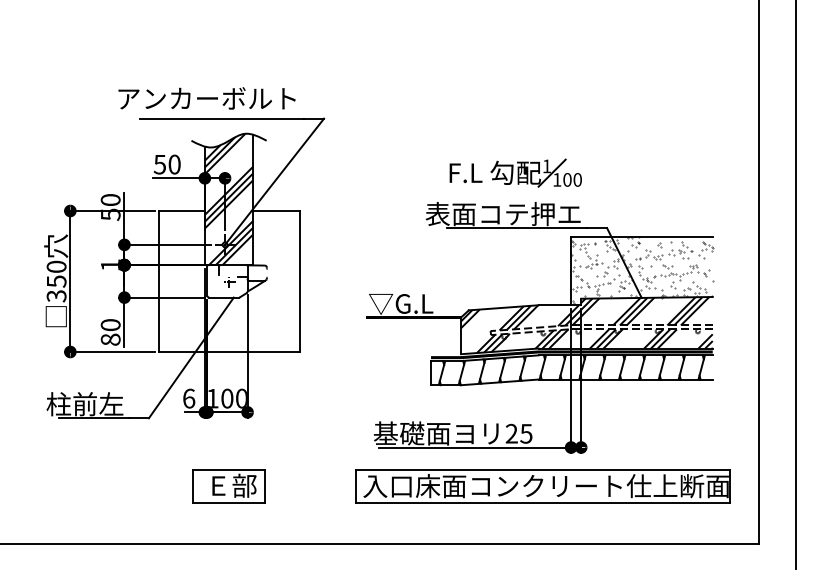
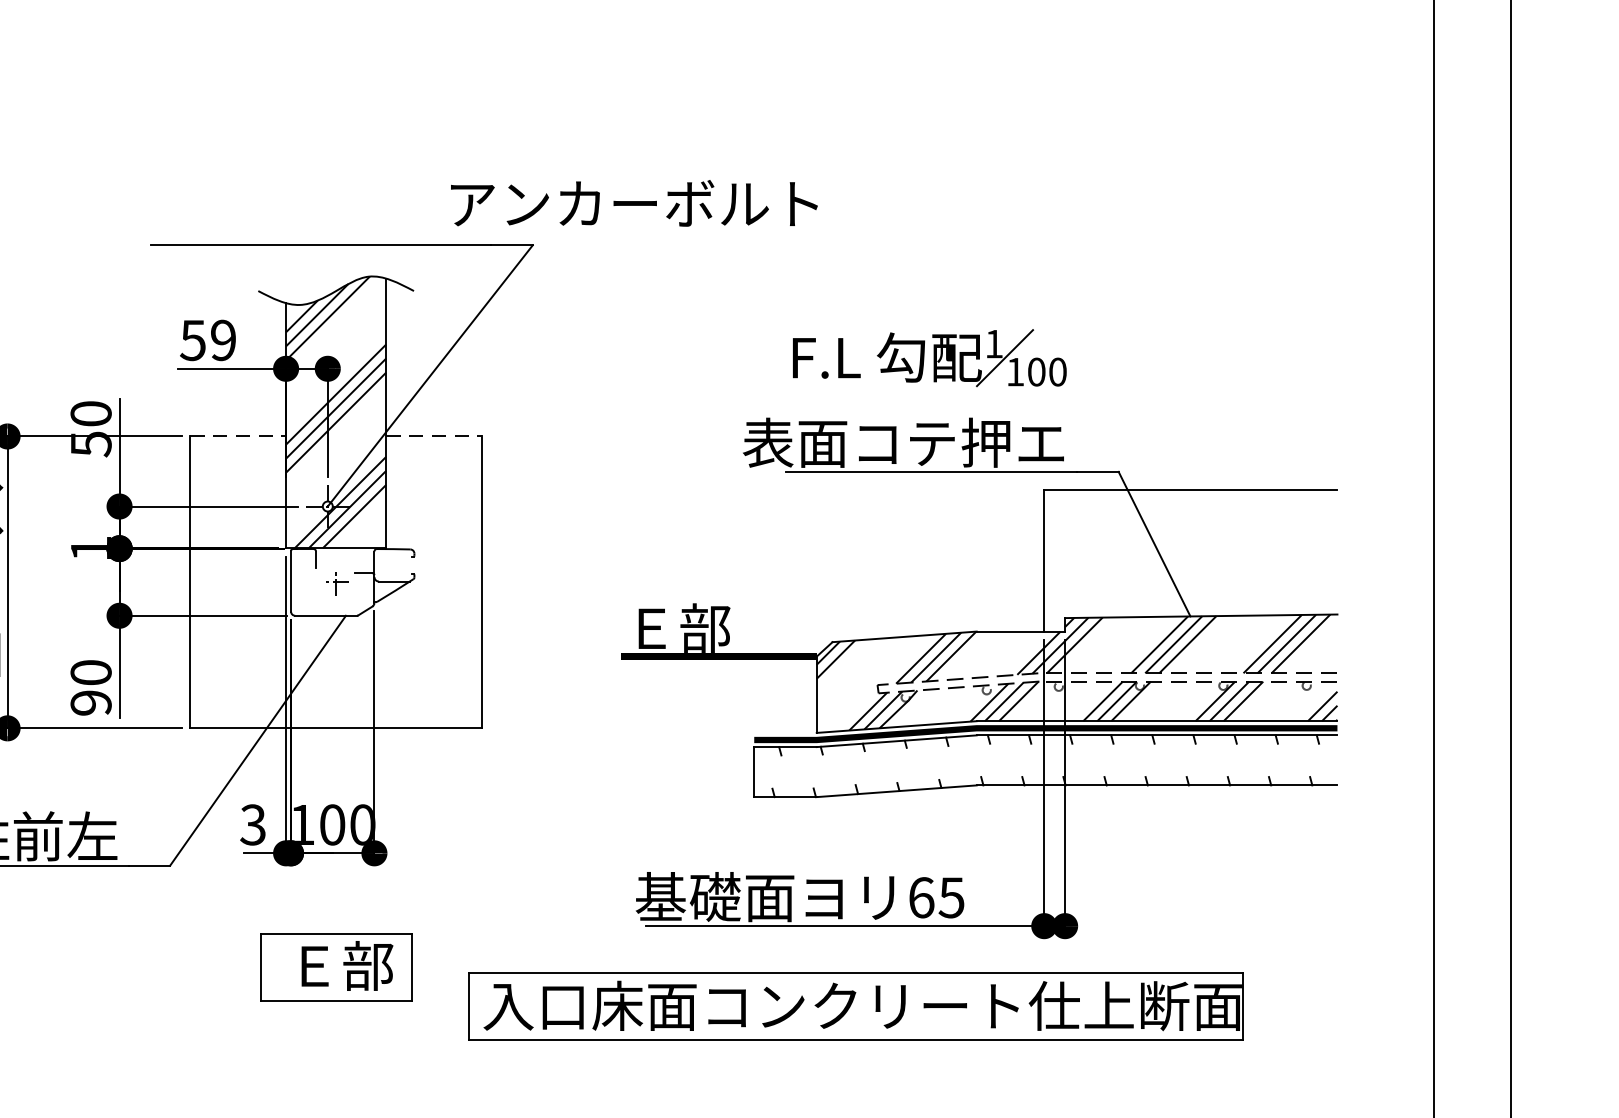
text: (206, 98) -> (633, 203), moved
text: (174, 164) -> (223, 340), 50 -> 59
line: (182, 211) -> (239, 437), solid -> dashed
line: (276, 211) -> (434, 437), solid -> dashed
hatch: (641, 269) -> (1189, 557), removed
text: (401, 303) -> (693, 627), ▽G.L -> Ｅ部
text: (110, 339) -> (90, 702), 80 -> 90
hatch: (571, 370) -> (1045, 766), removed
text: (189, 398) -> (254, 824), 6 -> 3
text: (511, 433) -> (920, 897), 25 -> 65
part: (228, 486) -> (334, 967), moved
part: (542, 486) -> (854, 1006), moved

